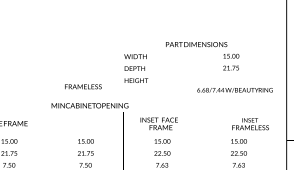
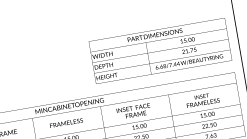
text: (83, 86) -> (66, 122), moved
text: (234, 90) -> (188, 62), moved
text: (250, 124) -> (202, 100), moved

